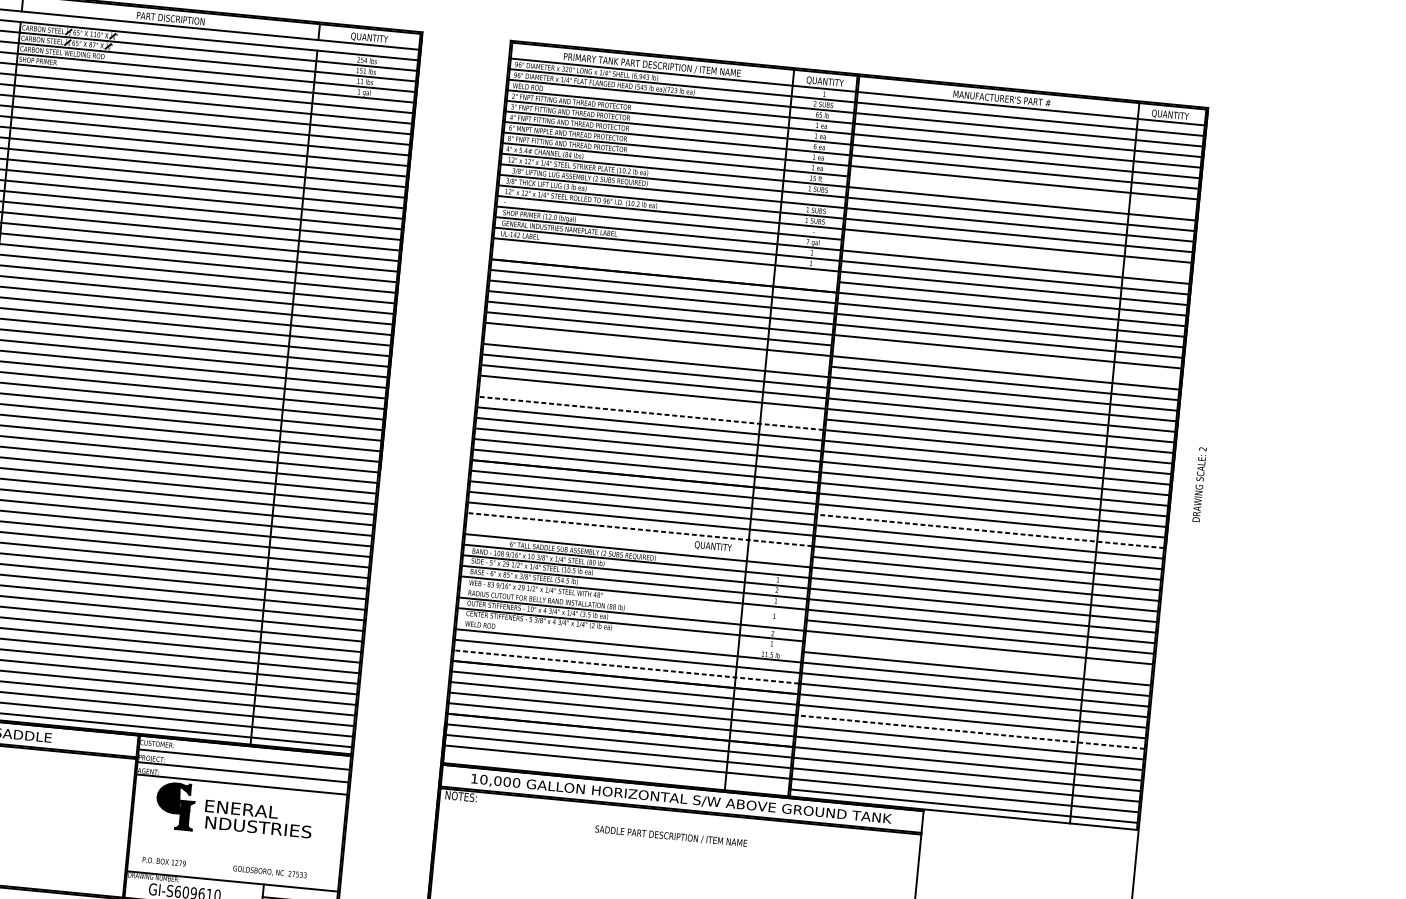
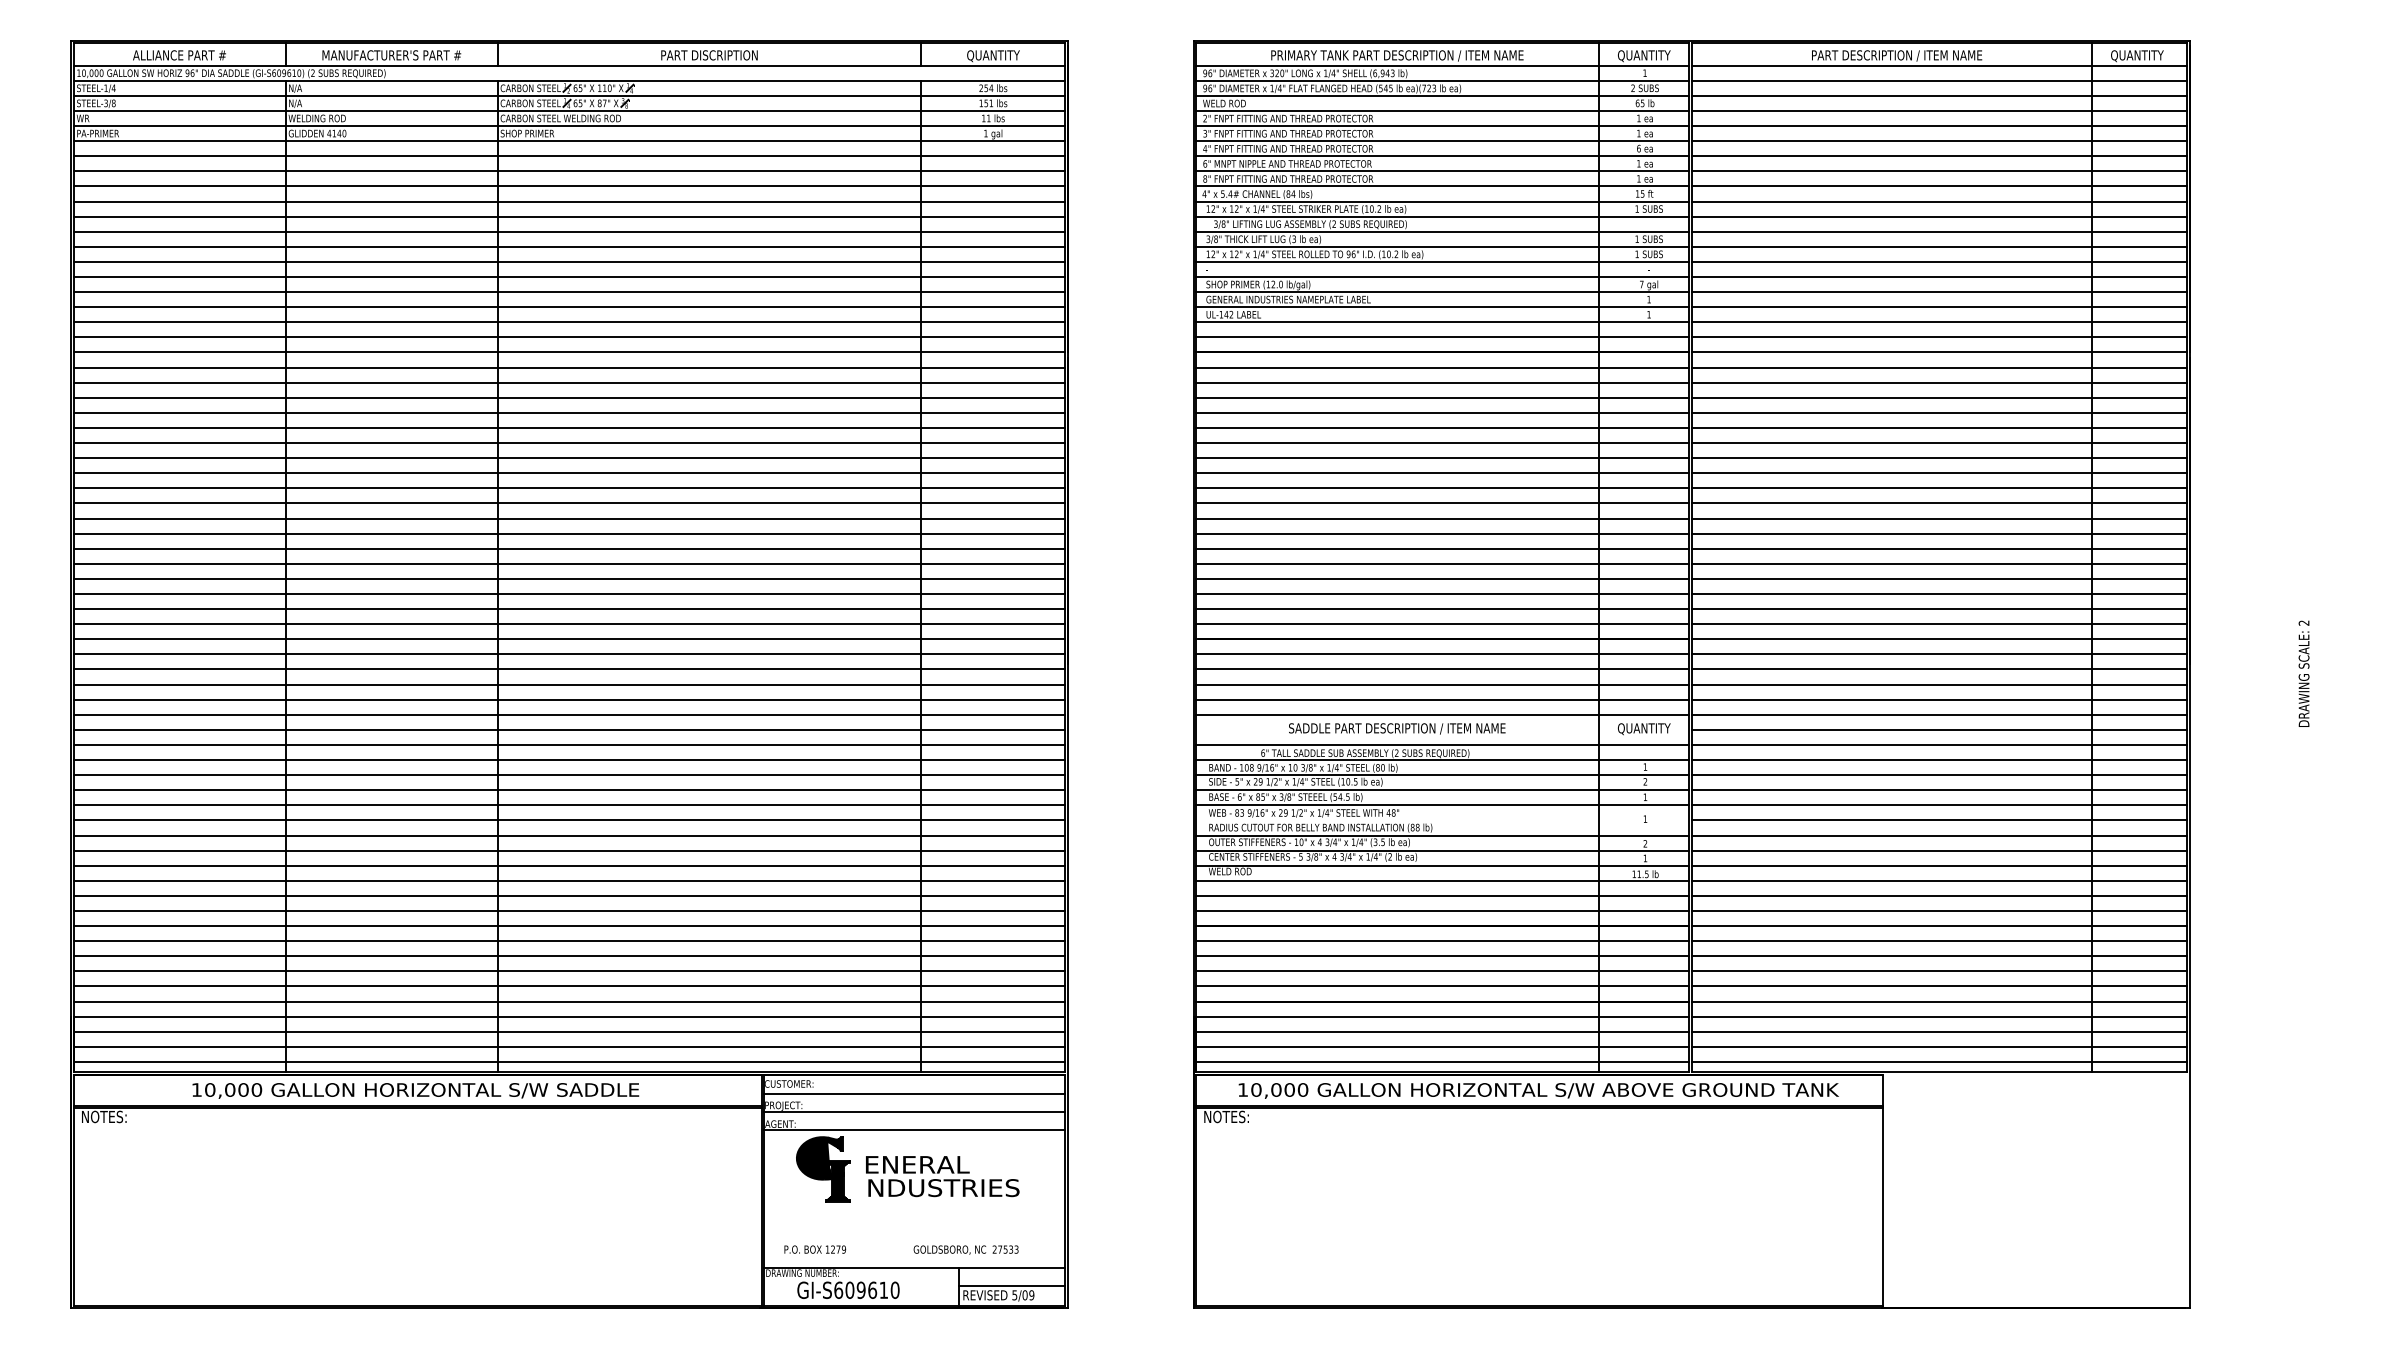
text: (1002, 98) -> (1897, 55), MANUFACTURER'S PART # -> PART DESCRIPTION / ITEM NAME
line: (1023, 193) -> (1939, 186), added
line: (1016, 256) -> (1939, 277), added
line: (664, 265) -> (1442, 337), added
line: (656, 350) -> (1442, 458), added
line: (1006, 361) -> (1939, 427), added
line: (651, 402) -> (1442, 533), added
line: (650, 413) -> (1442, 548), dashed -> solid
text: (1199, 484) -> (2303, 673), moved
line: (639, 529) -> (1442, 714), dashed -> solid
line: (990, 531) -> (1939, 669), dashed -> solid
text: (713, 547) -> (1644, 729), moved
line: (629, 635) -> (1442, 865), added
line: (978, 658) -> (1939, 850), added
line: (626, 666) -> (1442, 910), dashed -> solid
line: (971, 732) -> (1939, 956), dashed -> solid
line: (616, 772) -> (1442, 1061), added
text: (671, 836) -> (1397, 728), moved

